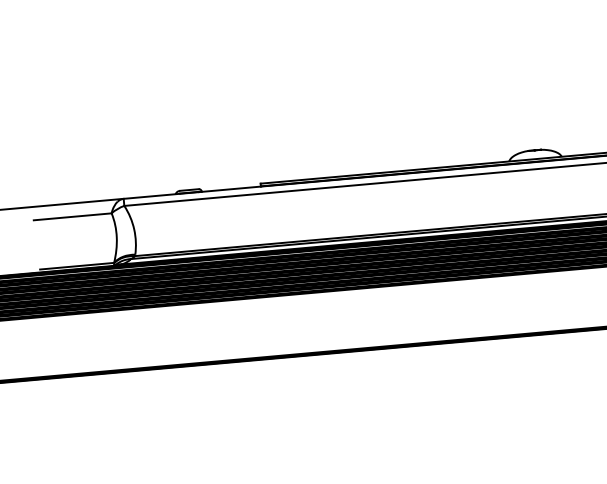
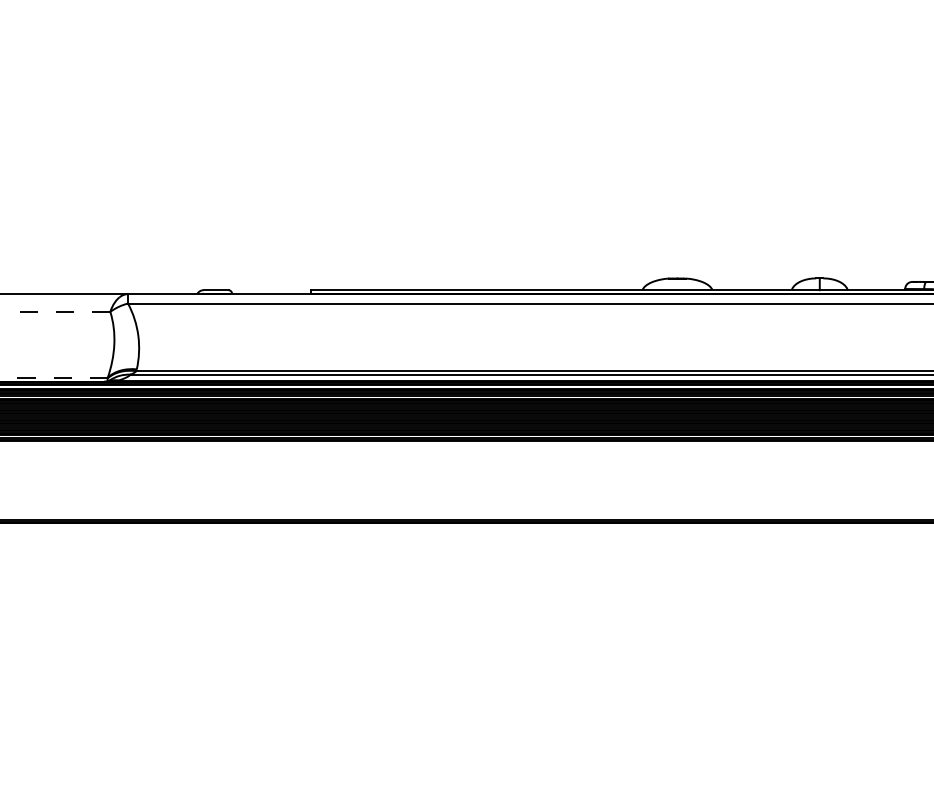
line: (72, 216) -> (58, 311), solid -> dashed
line: (76, 266) -> (57, 377), solid -> dashed

